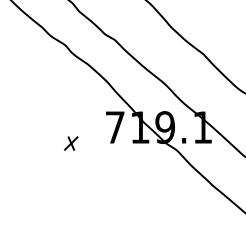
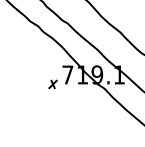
part: (70, 143) -> (52, 84), moved

